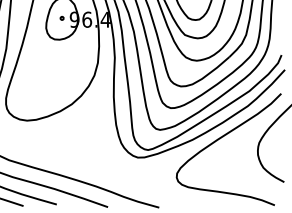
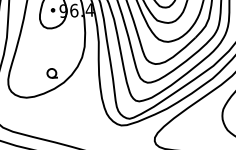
part: (57, 92) -> (51, 73), added

